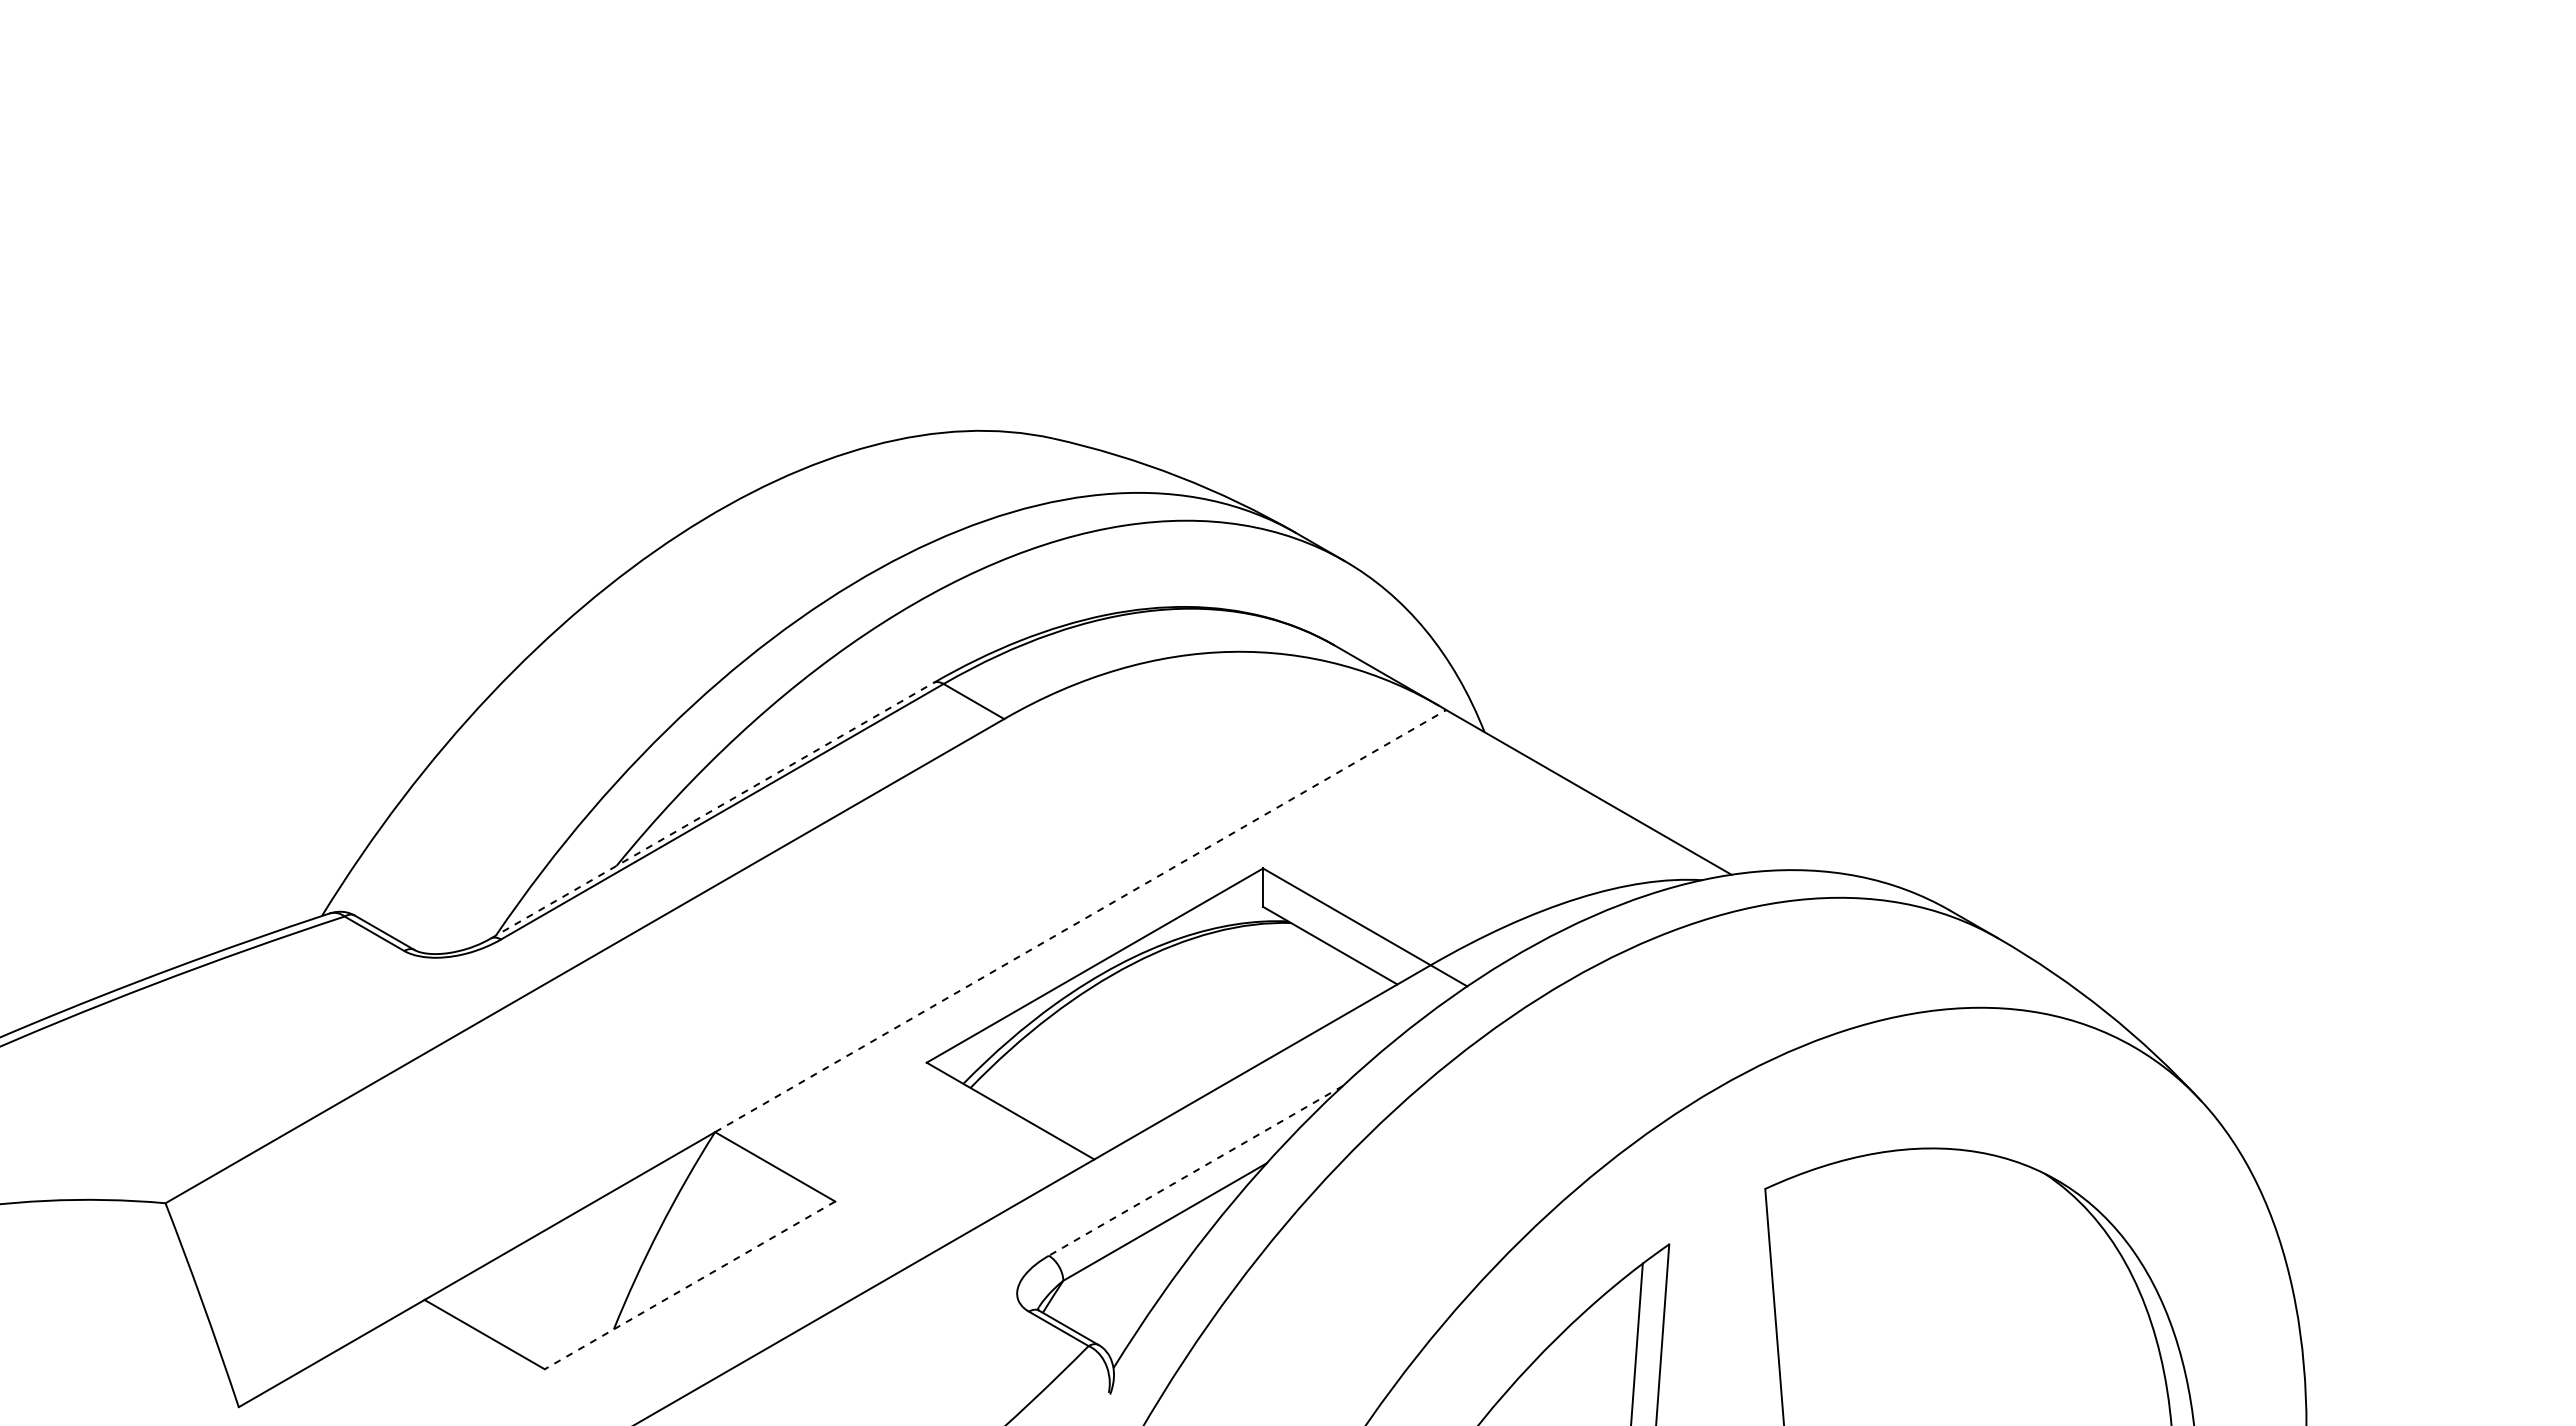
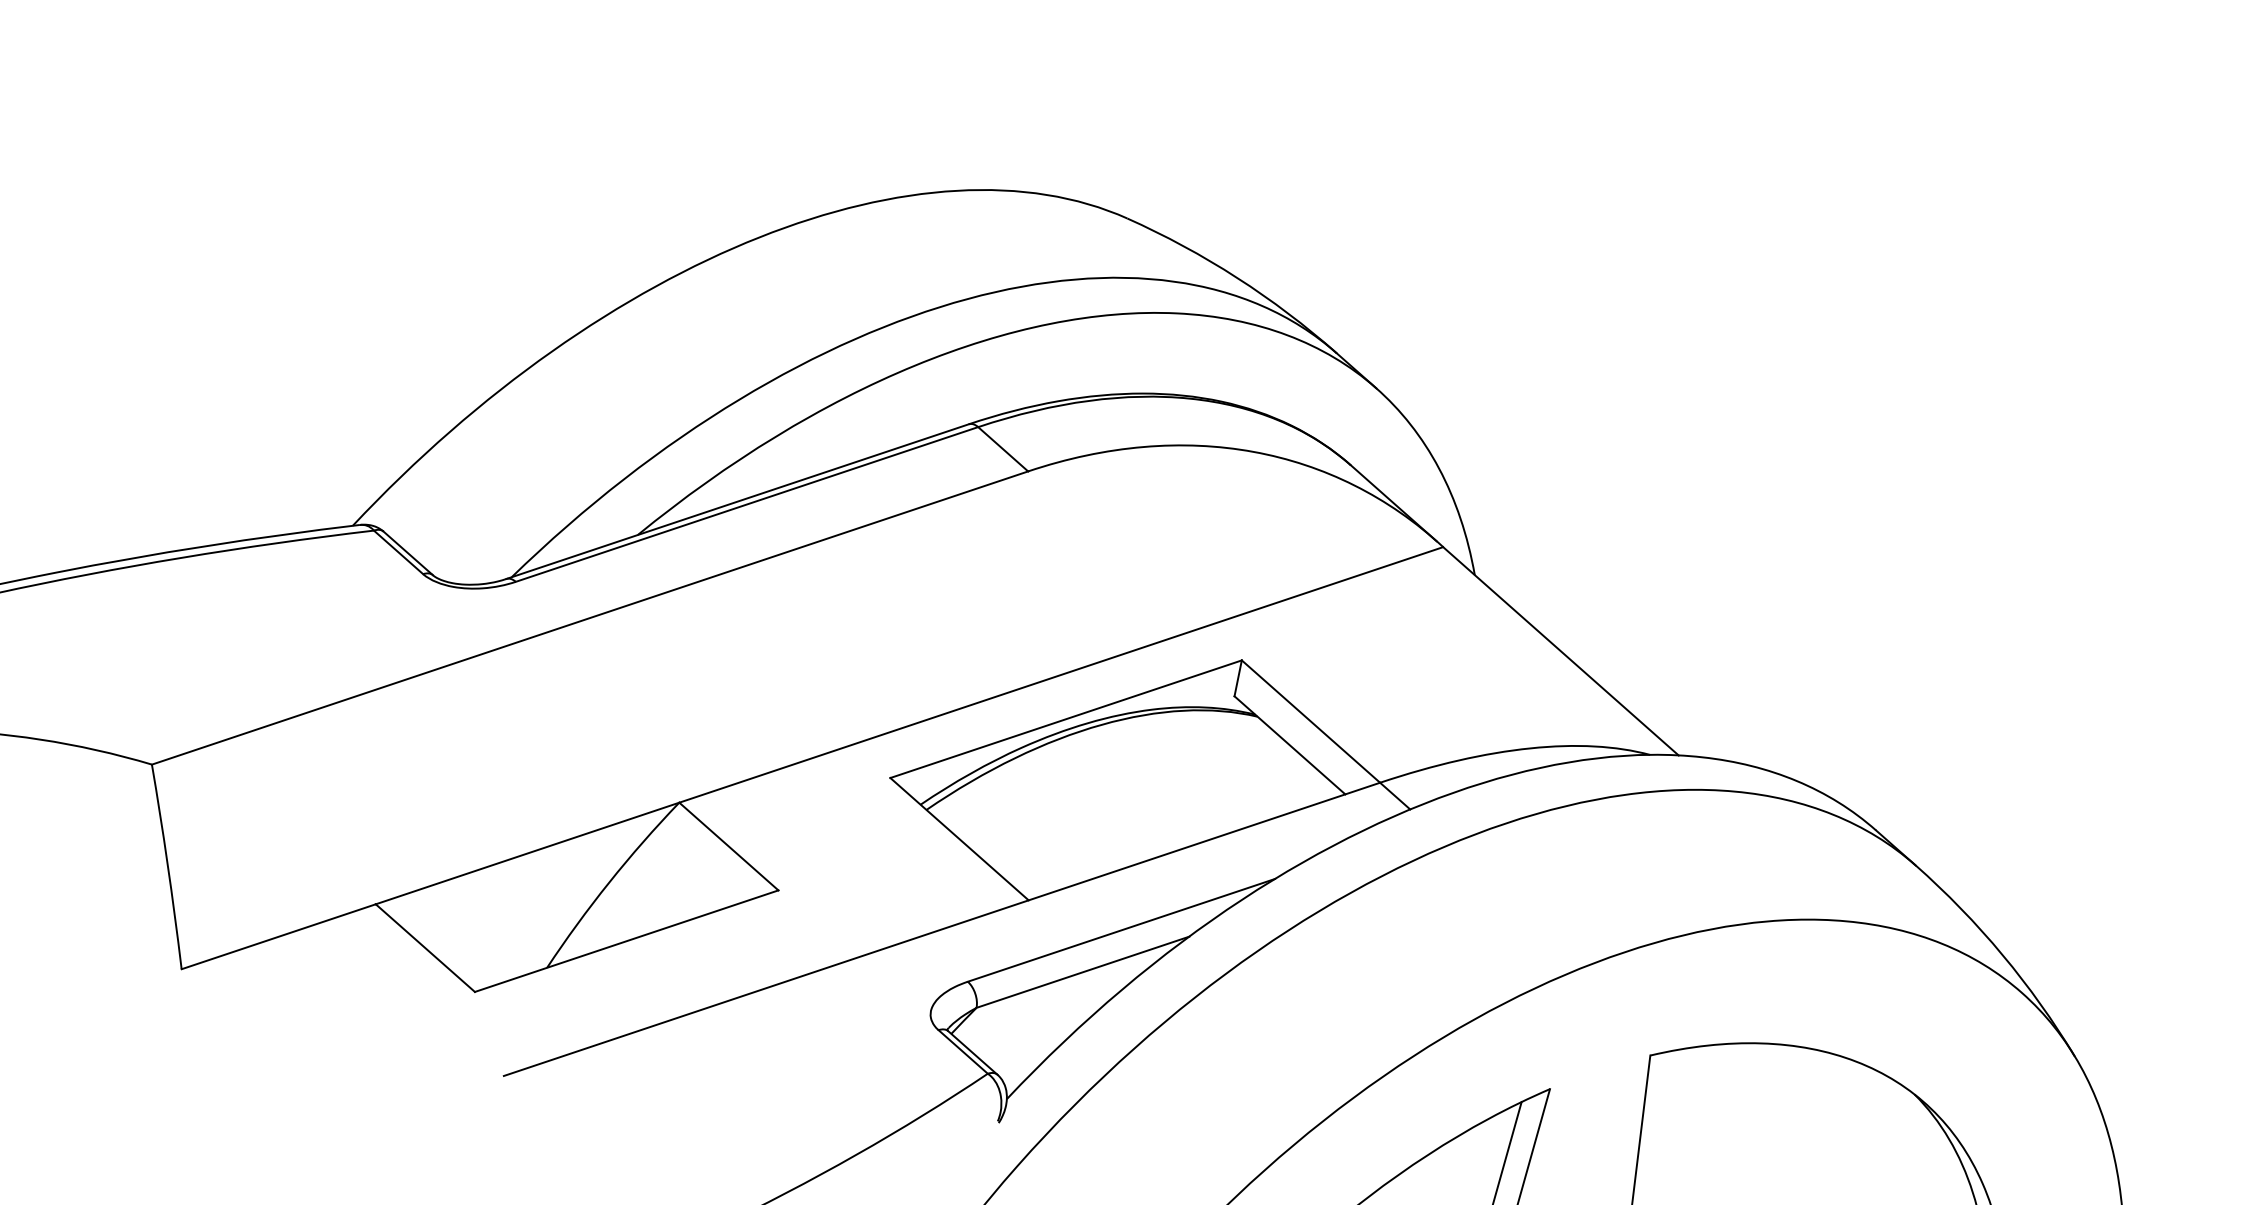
line: (712, 810) -> (738, 501), dashed -> solid
line: (1081, 920) -> (1062, 674), dashed -> solid
line: (1195, 1170) -> (1121, 929), dashed -> solid
line: (690, 1285) -> (627, 941), dashed -> solid

